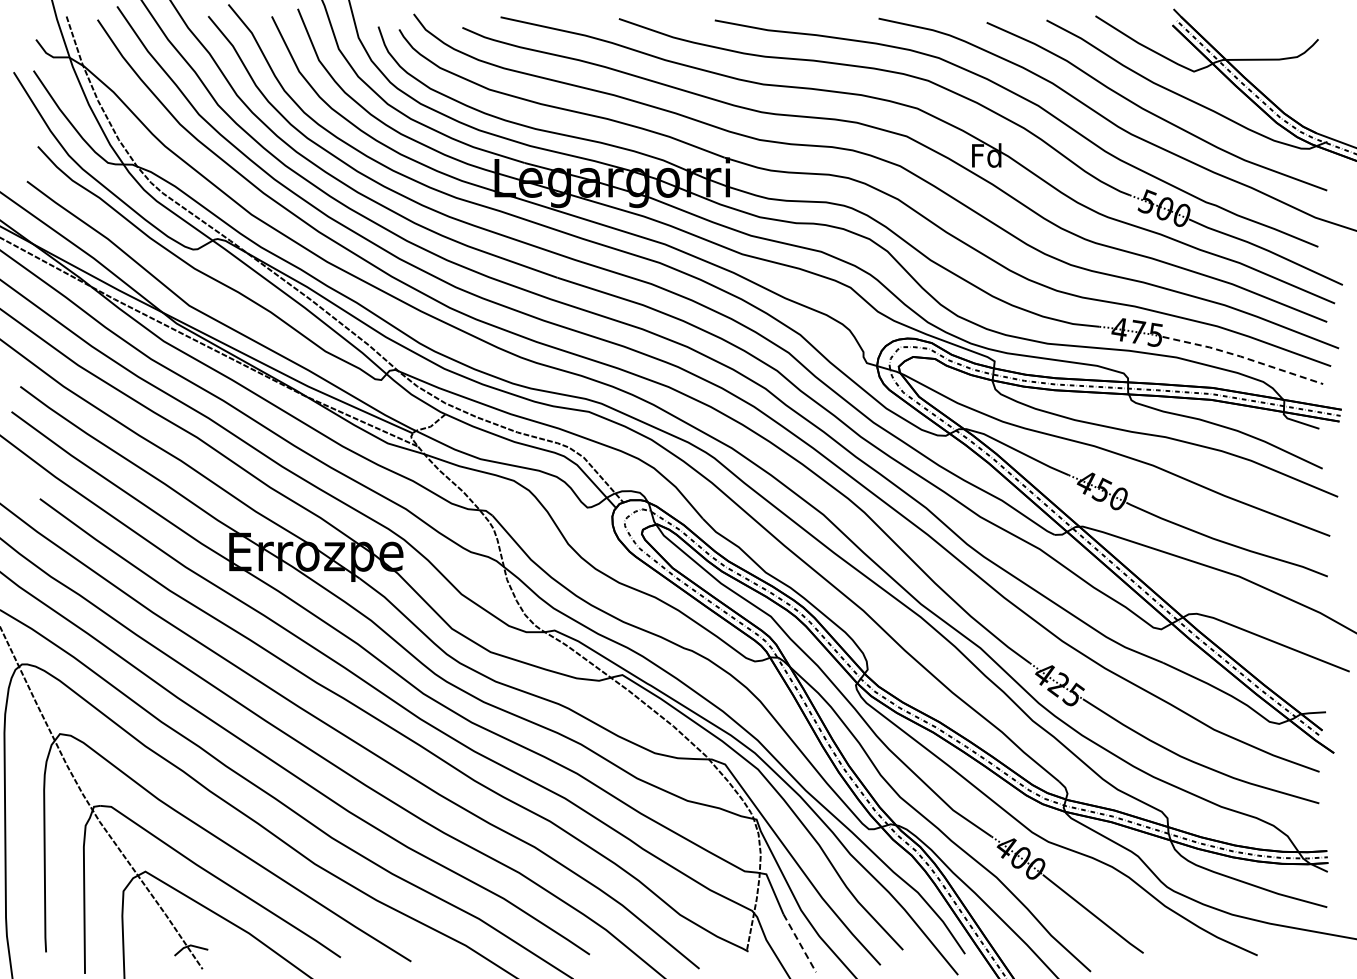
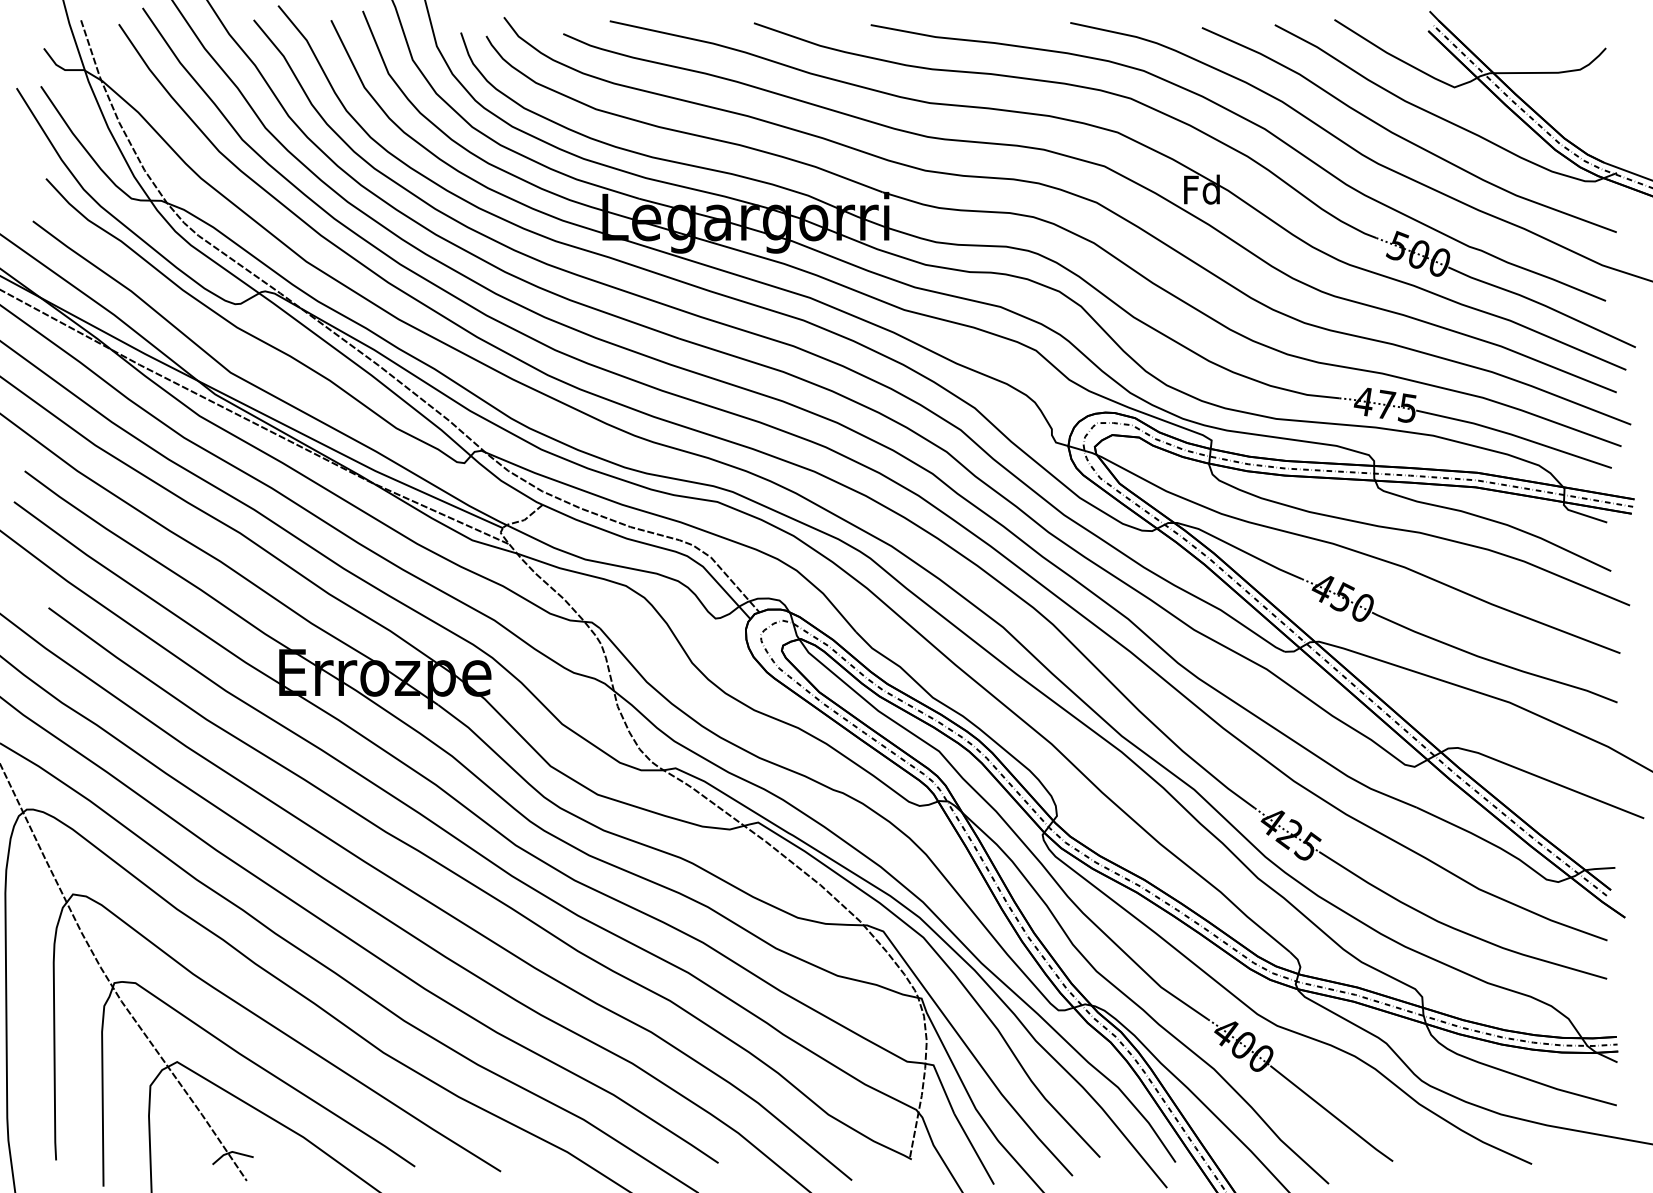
line: (1242, 357) -> (1513, 435), dashed -> solid
line: (800, 943) -> (975, 1149), dashed -> solid

